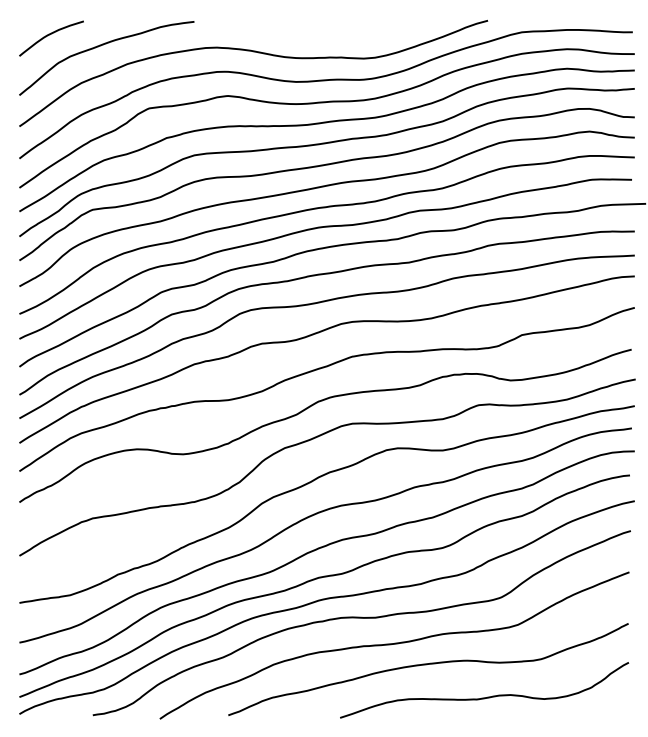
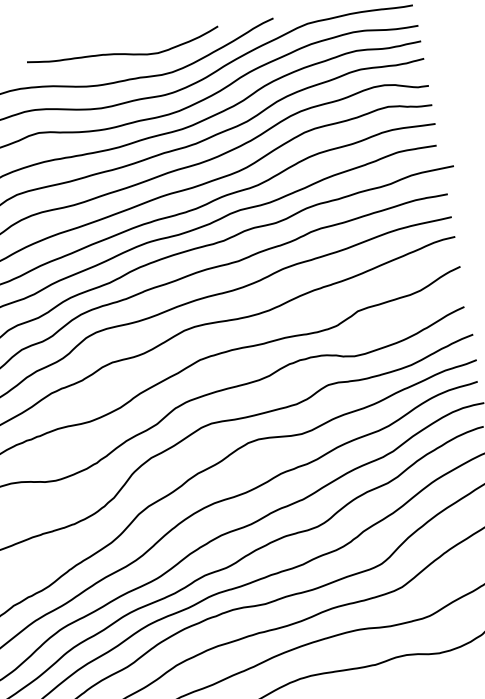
curve: (329, 29) -> (124, 52), added

